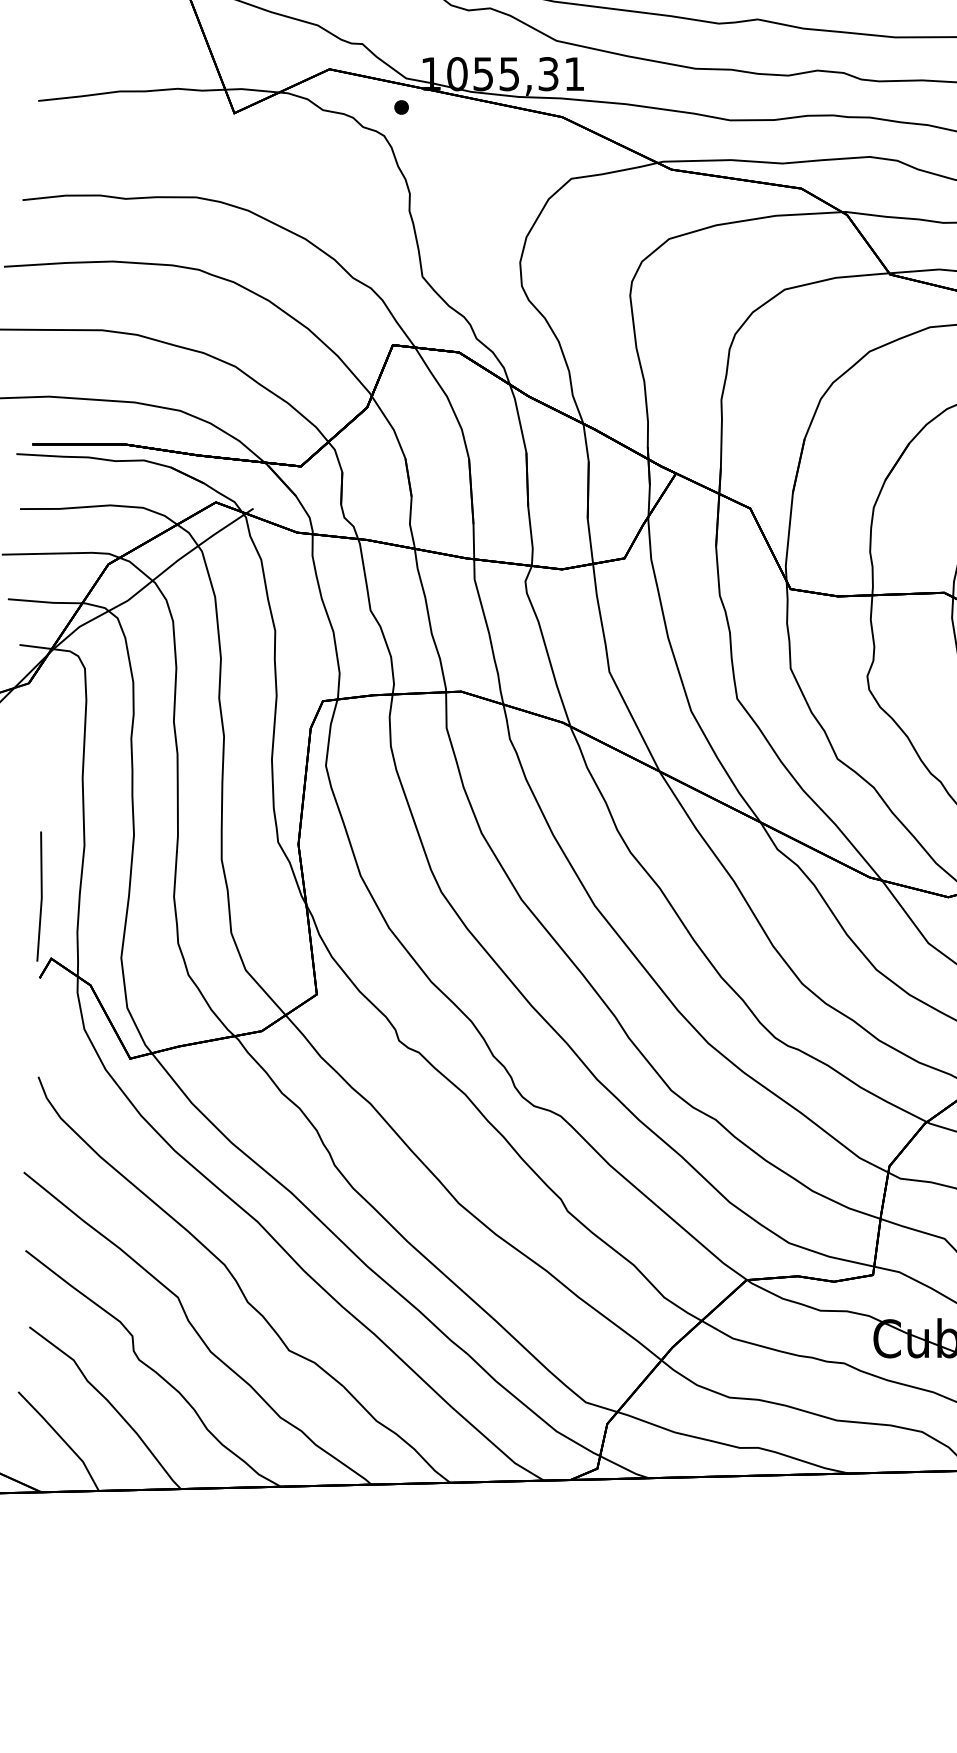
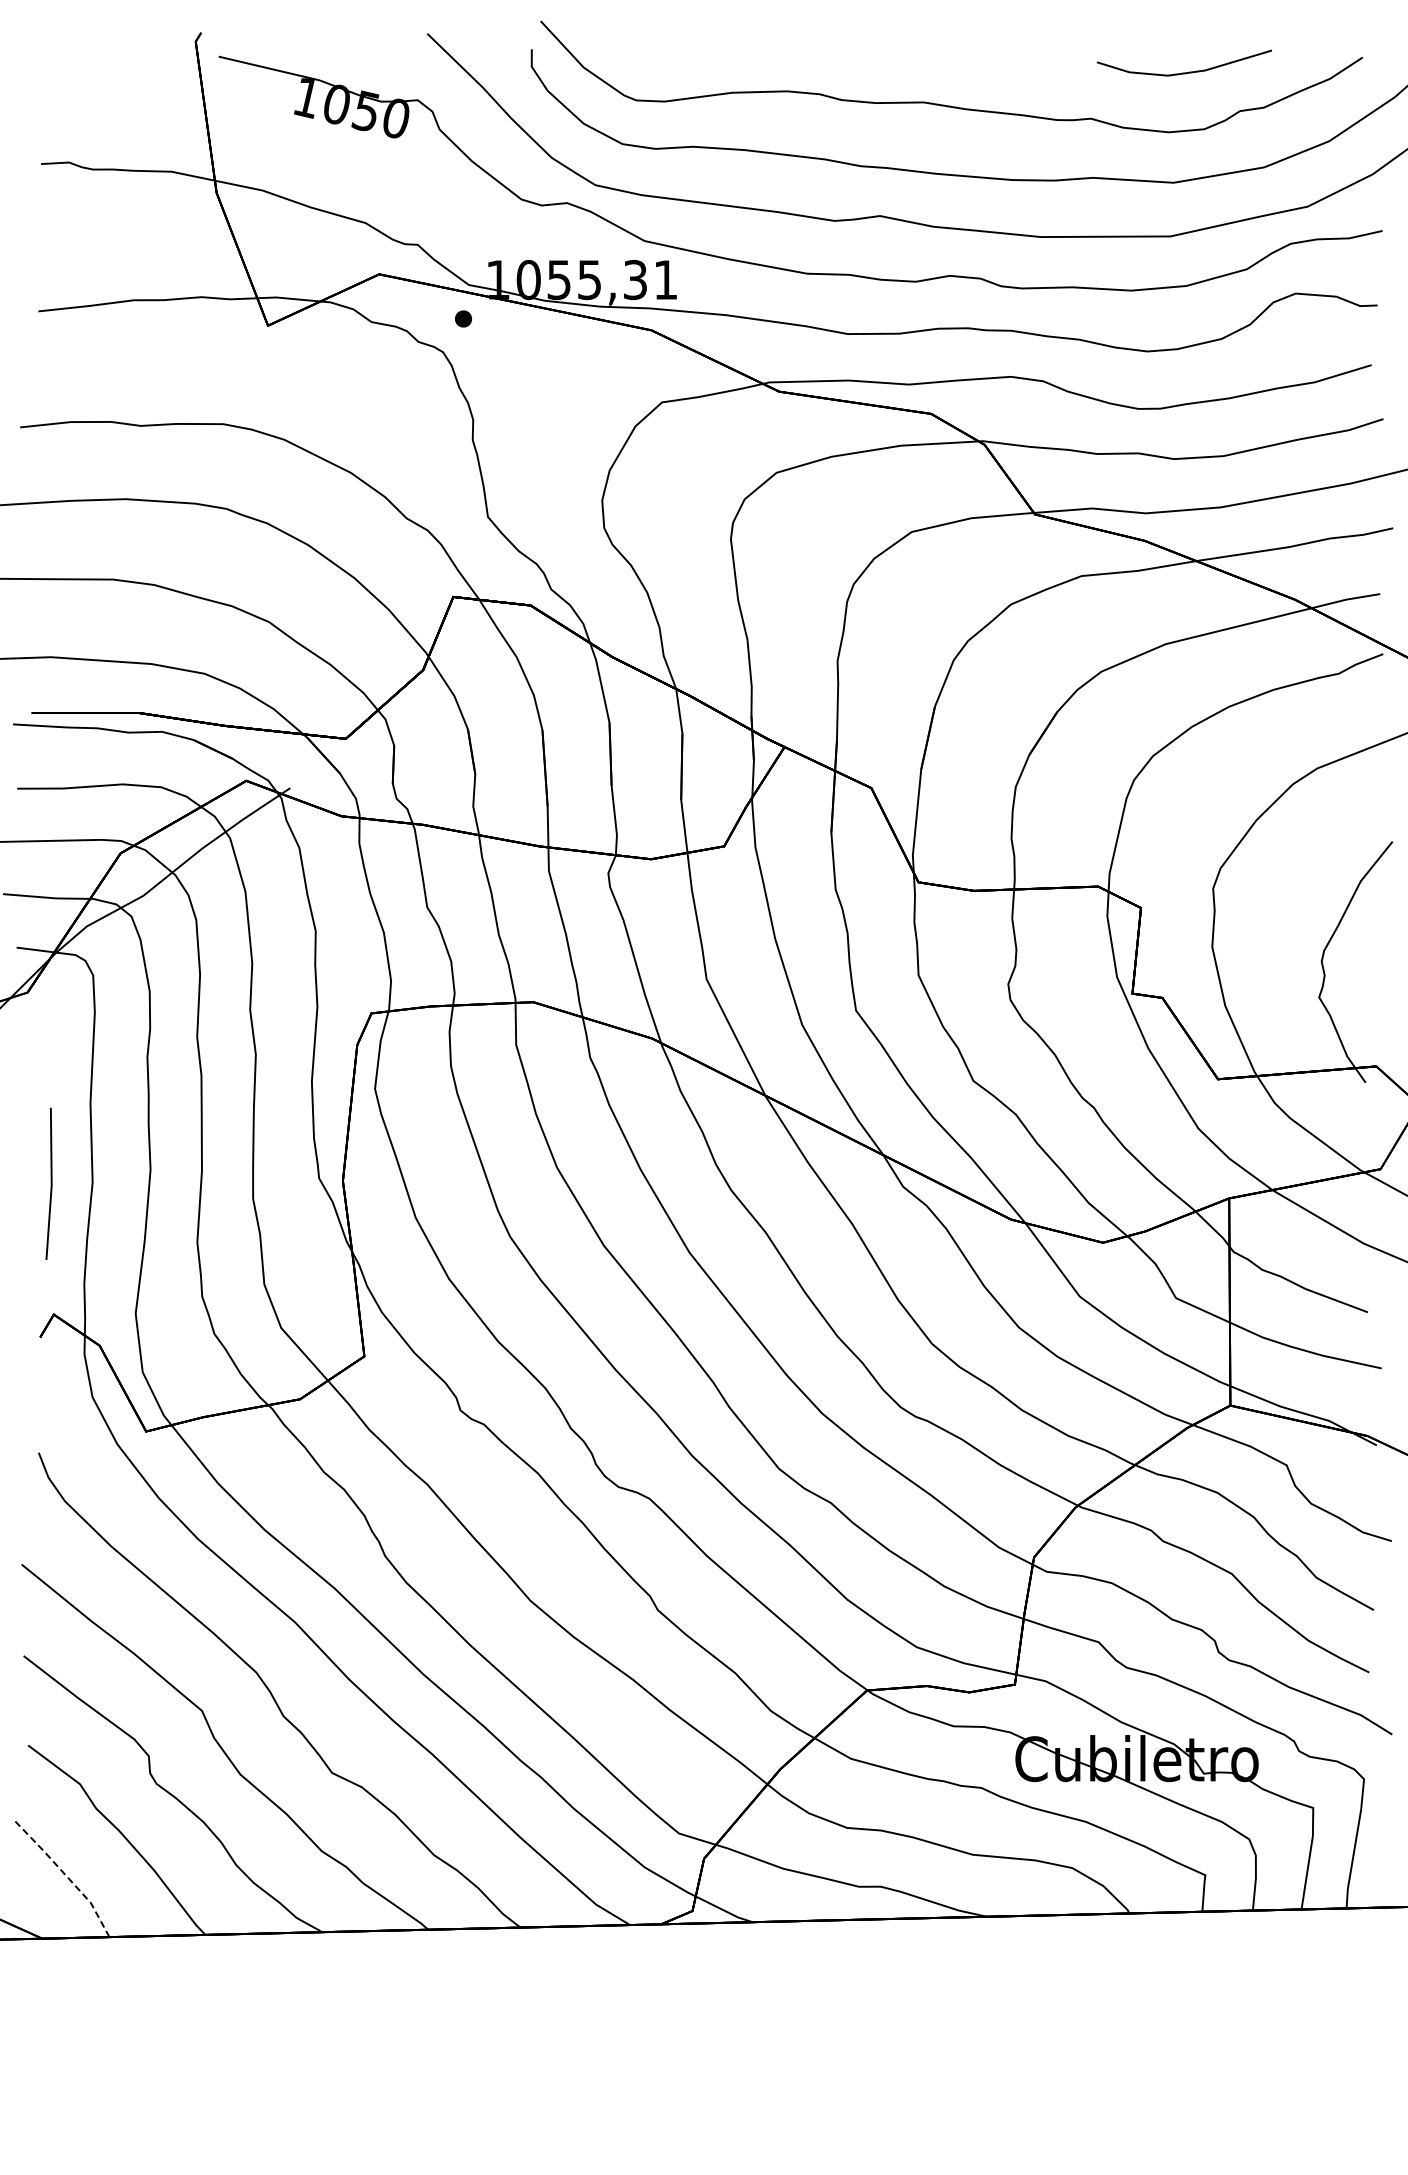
line: (40, 896) -> (50, 1183), moved
line: (62, 1438) -> (66, 1875), solid -> dashed

